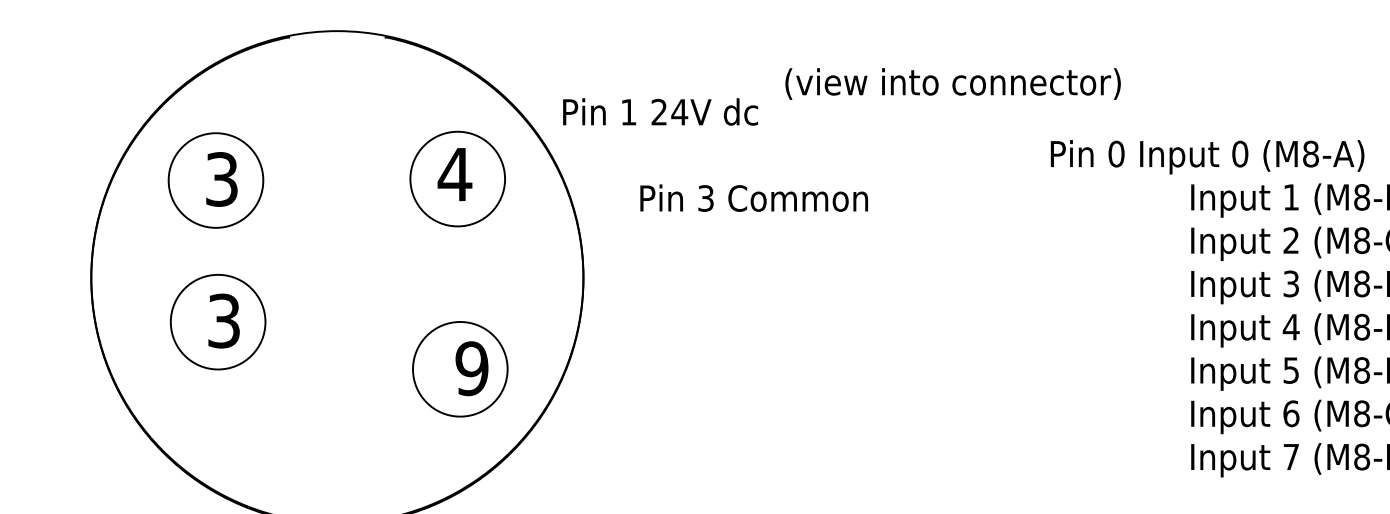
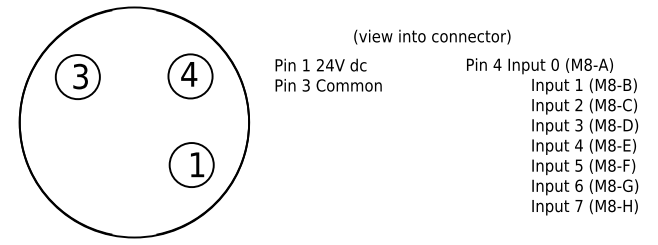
text: (953, 82) -> (432, 36), moved
text: (659, 110) -> (320, 64), moved
text: (1116, 153) -> (497, 64), 0 -> 4
part: (217, 320) -> (78, 142), removed
text: (470, 368) -> (196, 164), 9 -> 1

